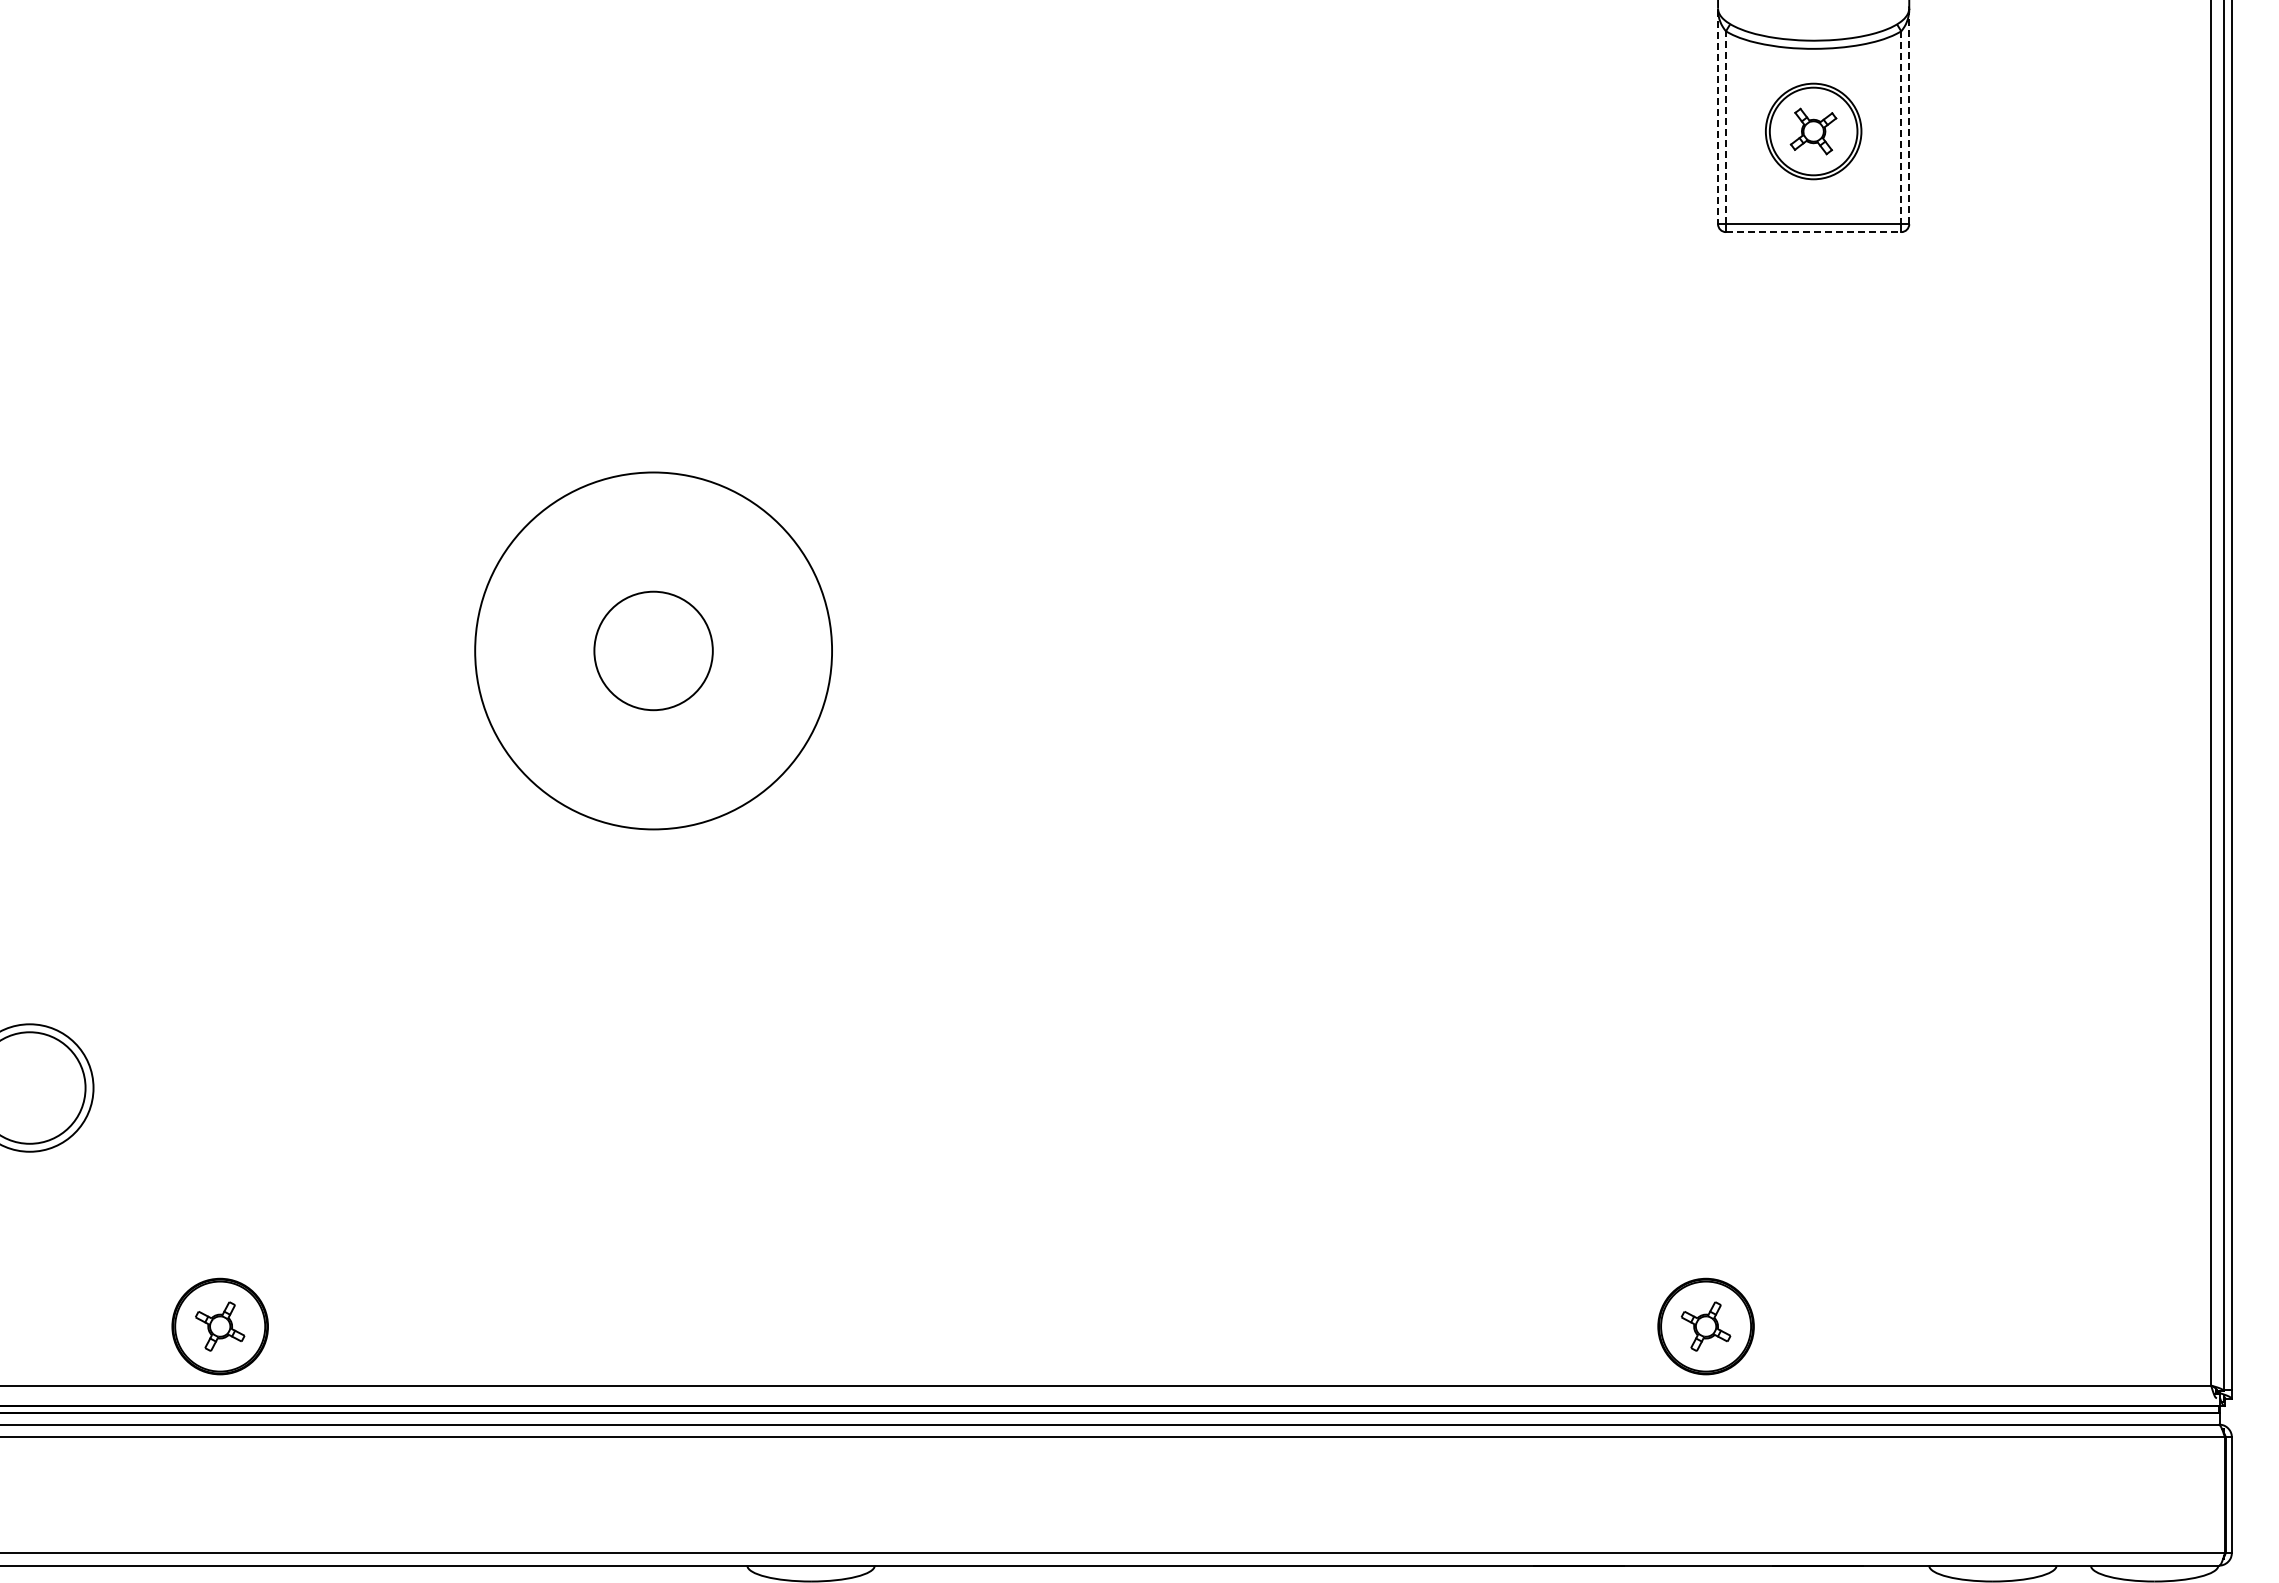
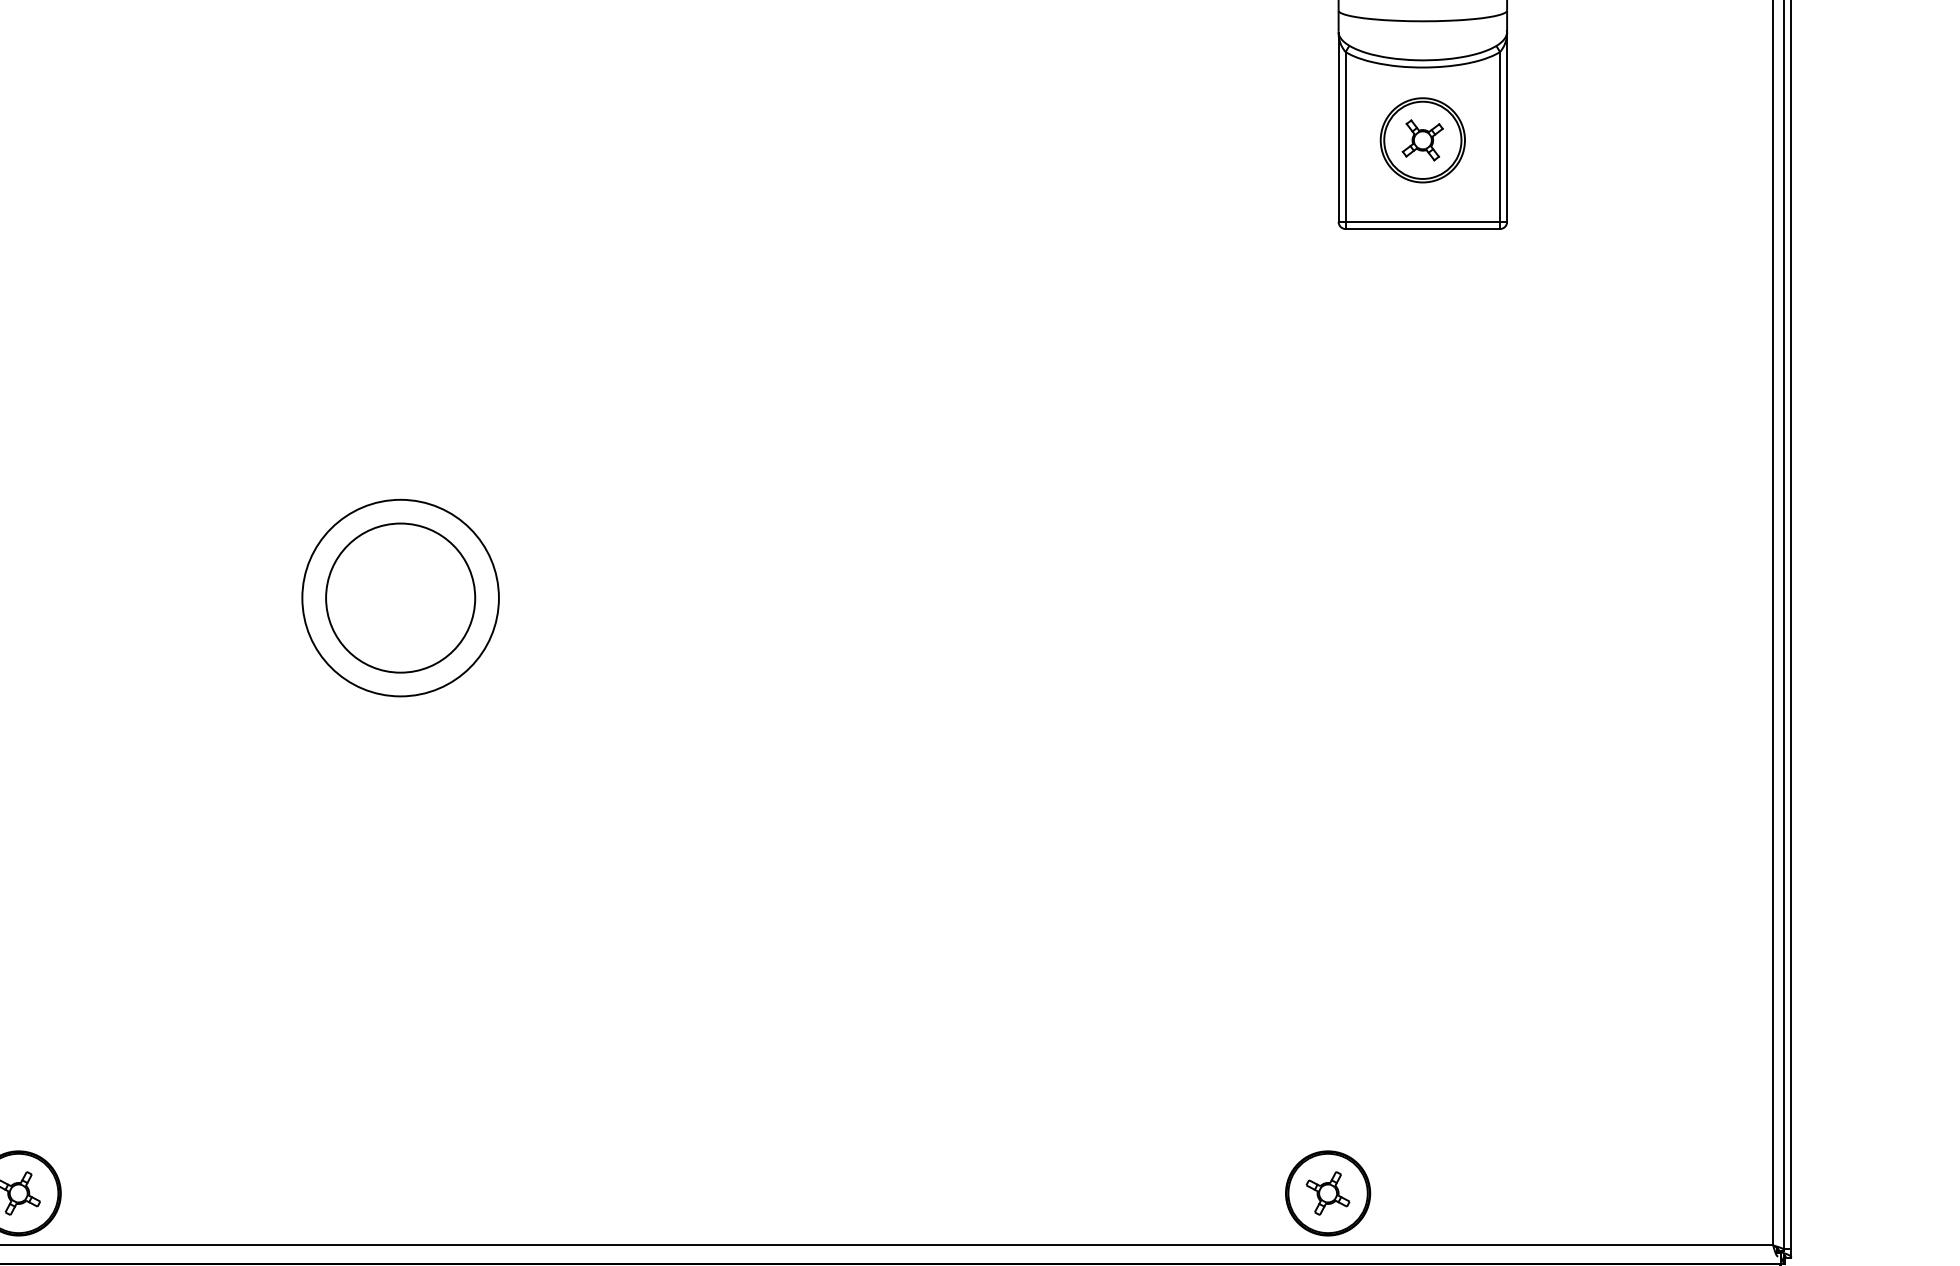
line: (1909, 116) -> (1507, 127), dashed -> solid
line: (1718, 117) -> (1339, 128), dashed -> solid
line: (1726, 127) -> (1346, 136), dashed -> solid
line: (1901, 128) -> (1500, 137), dashed -> solid
line: (1813, 232) -> (1422, 229), dashed -> solid
circle: (653, 650) -> (400, 597), size x0.62
circle: (653, 650) -> (400, 597), size x1.43

